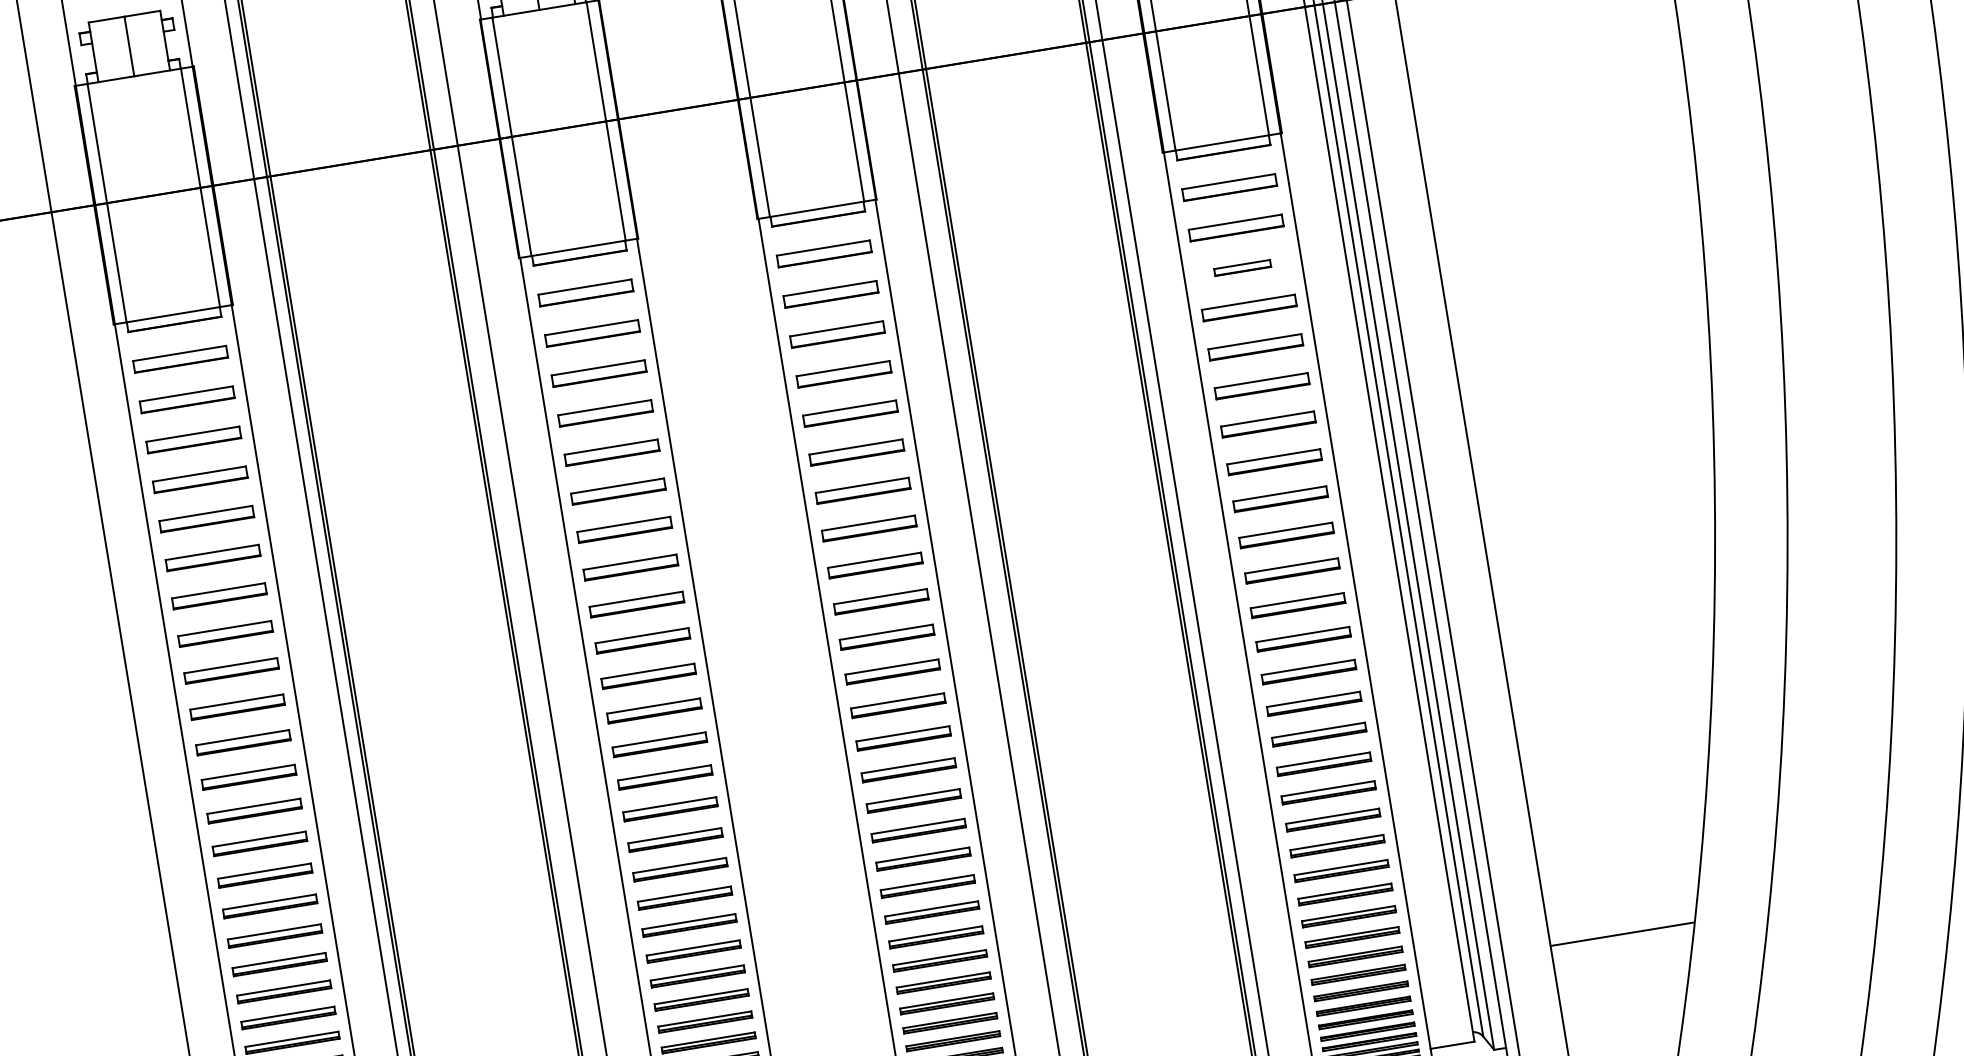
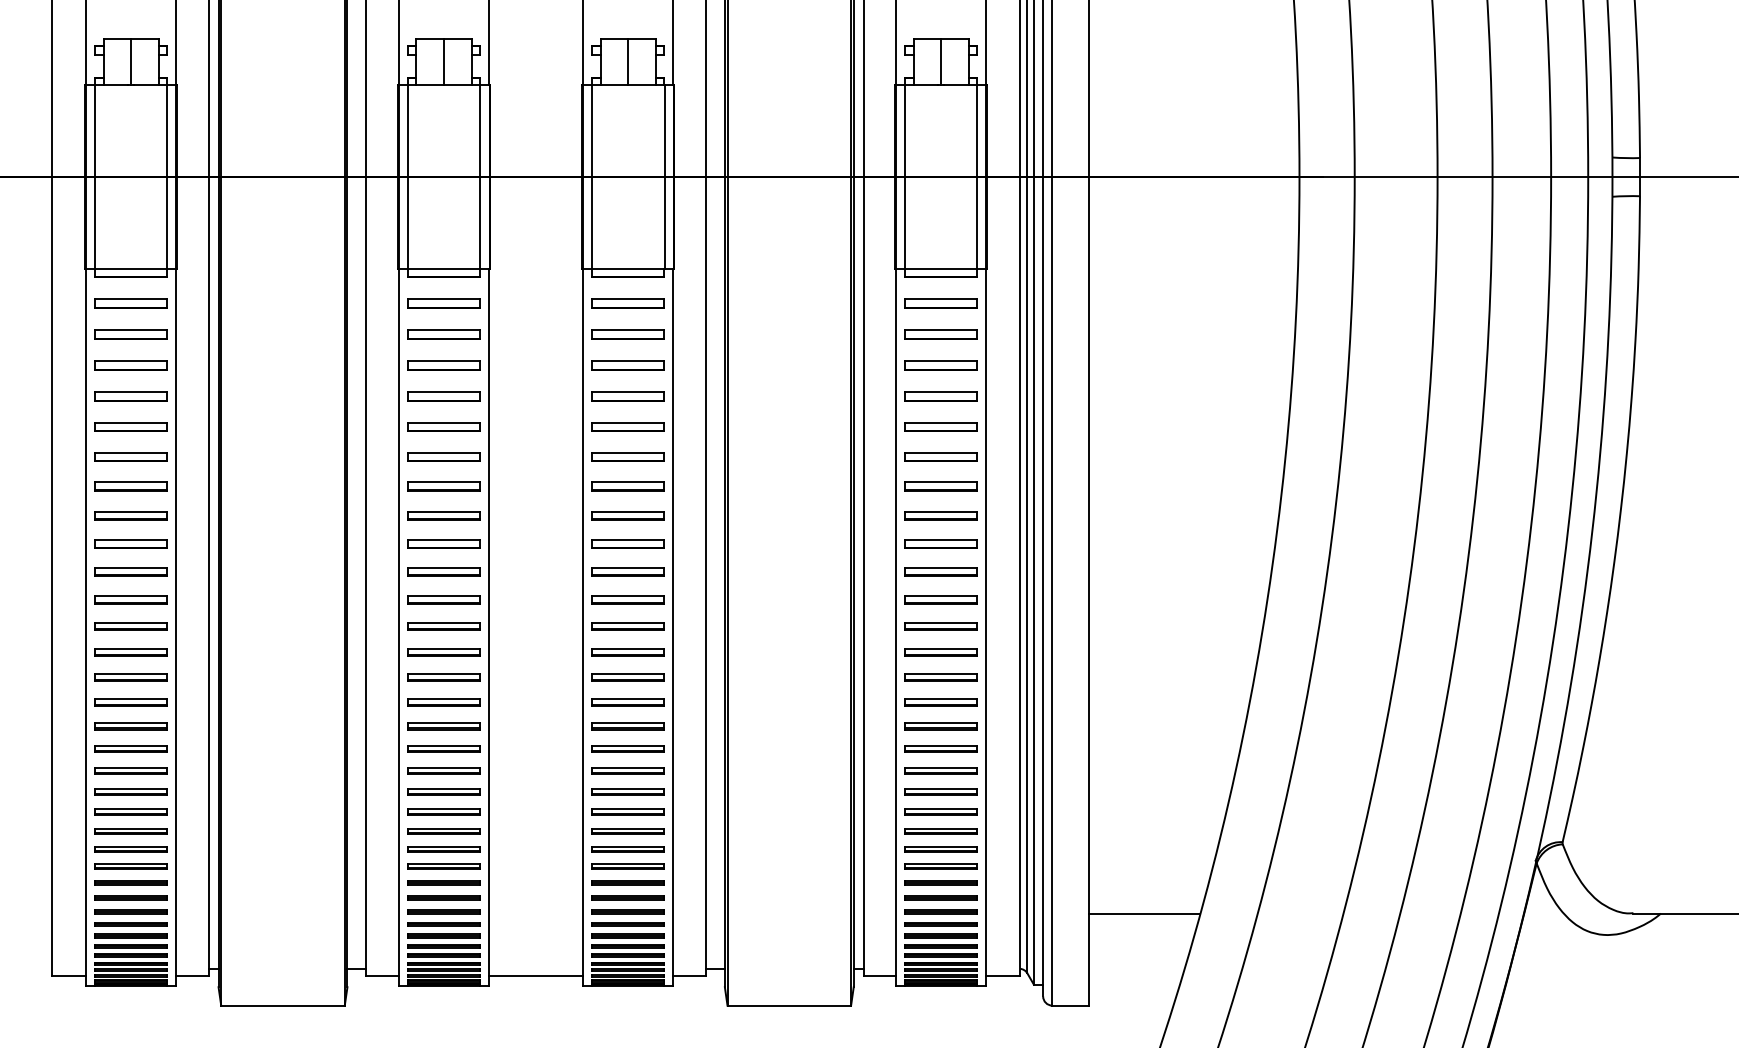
part: (1241, 267) -> (940, 365), size x1.67

